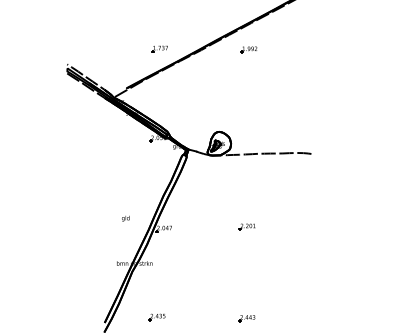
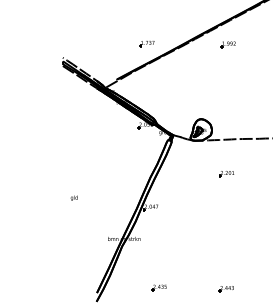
text: (125, 218) -> (74, 198), moved
part: (246, 226) -> (226, 173), moved
part: (156, 317) -> (158, 288), moved

